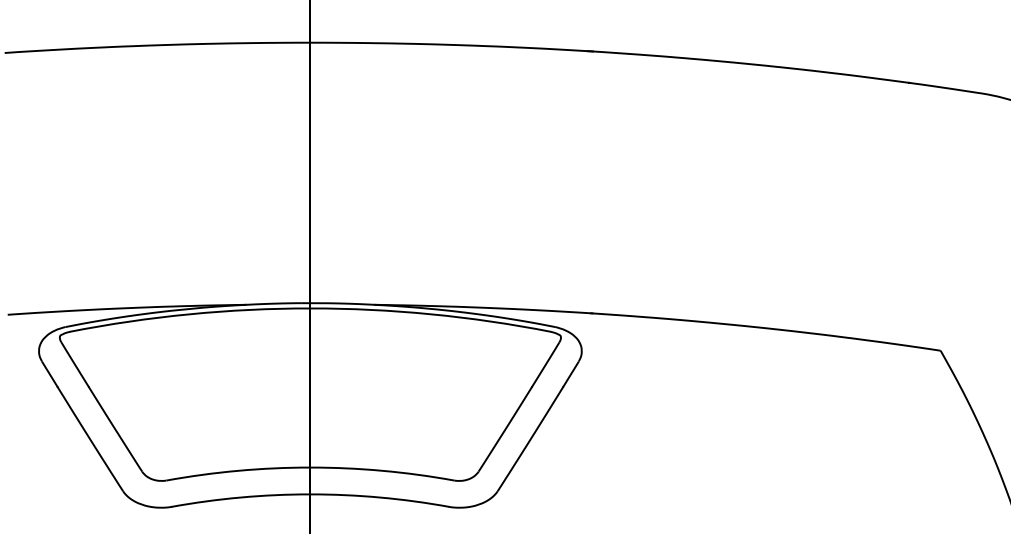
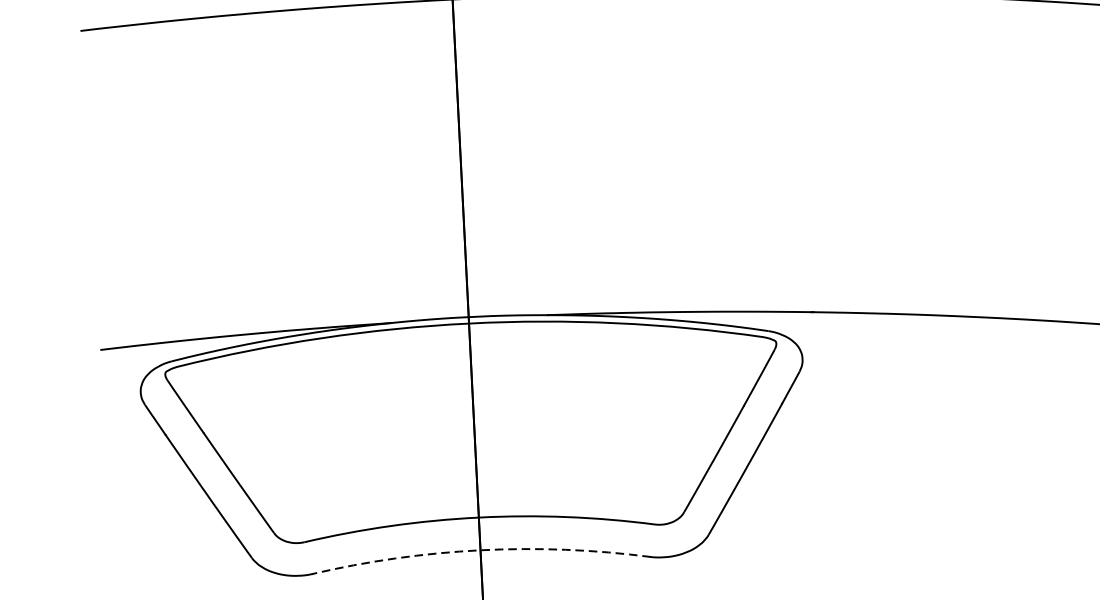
arc: (310, 494) -> (480, 550), solid -> dashed

